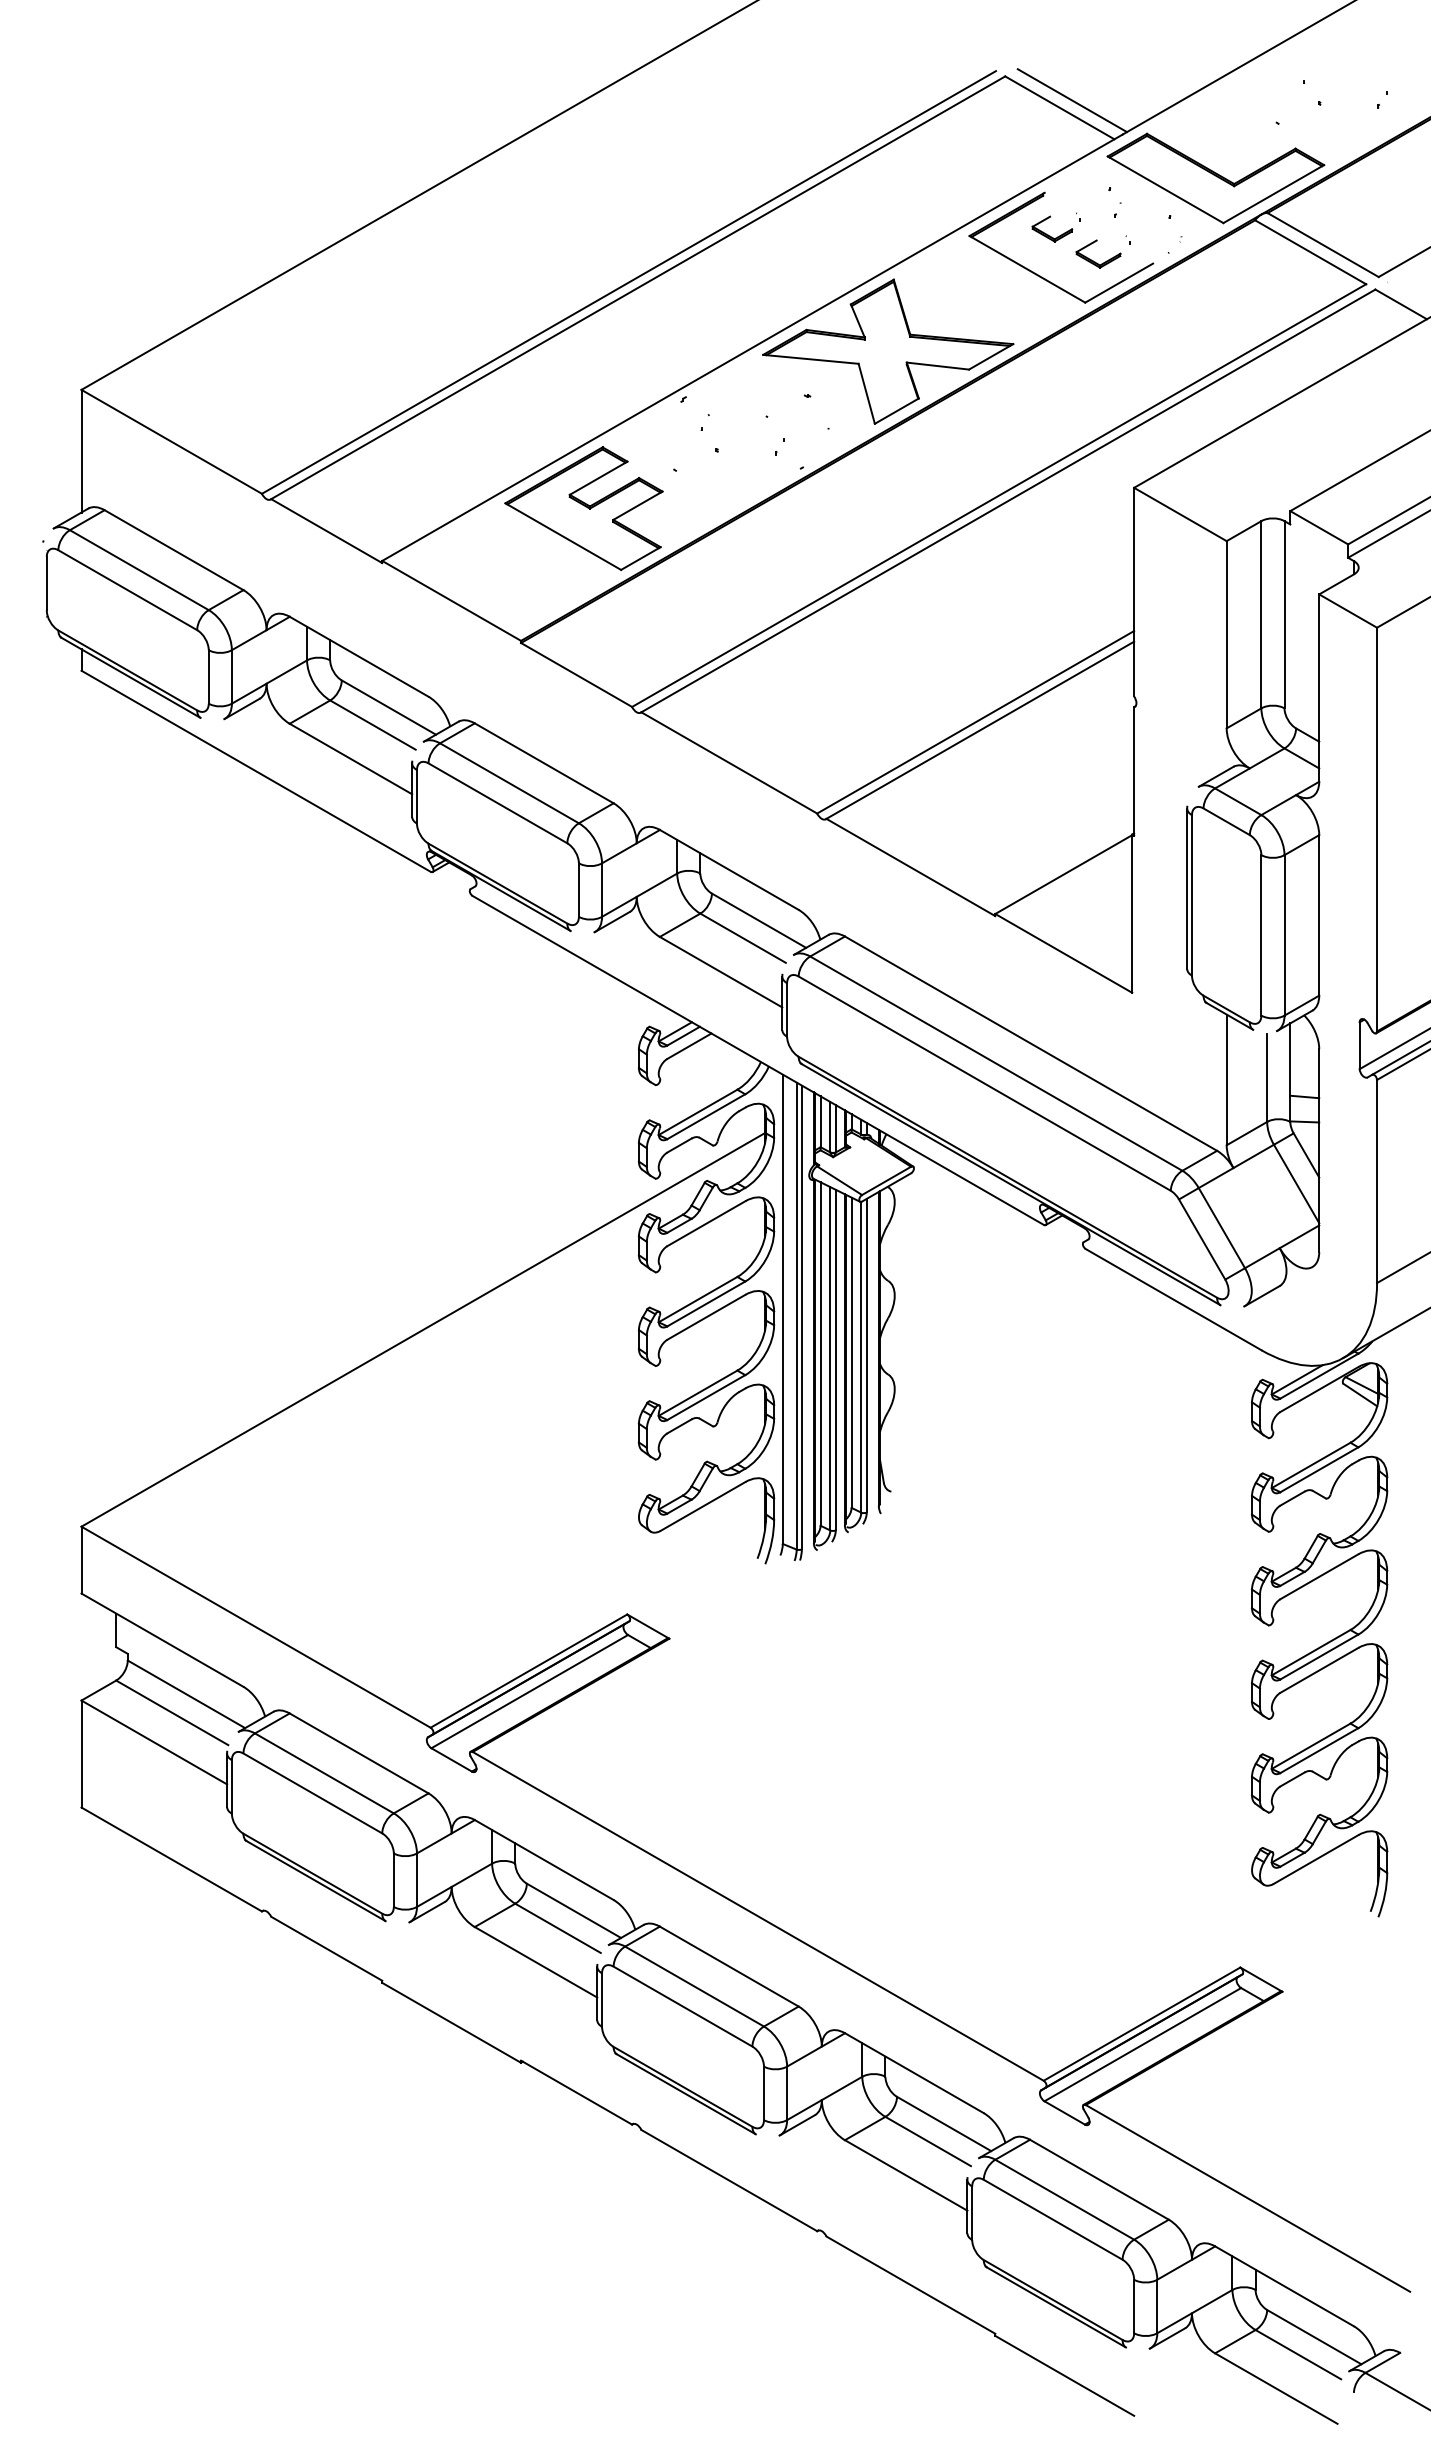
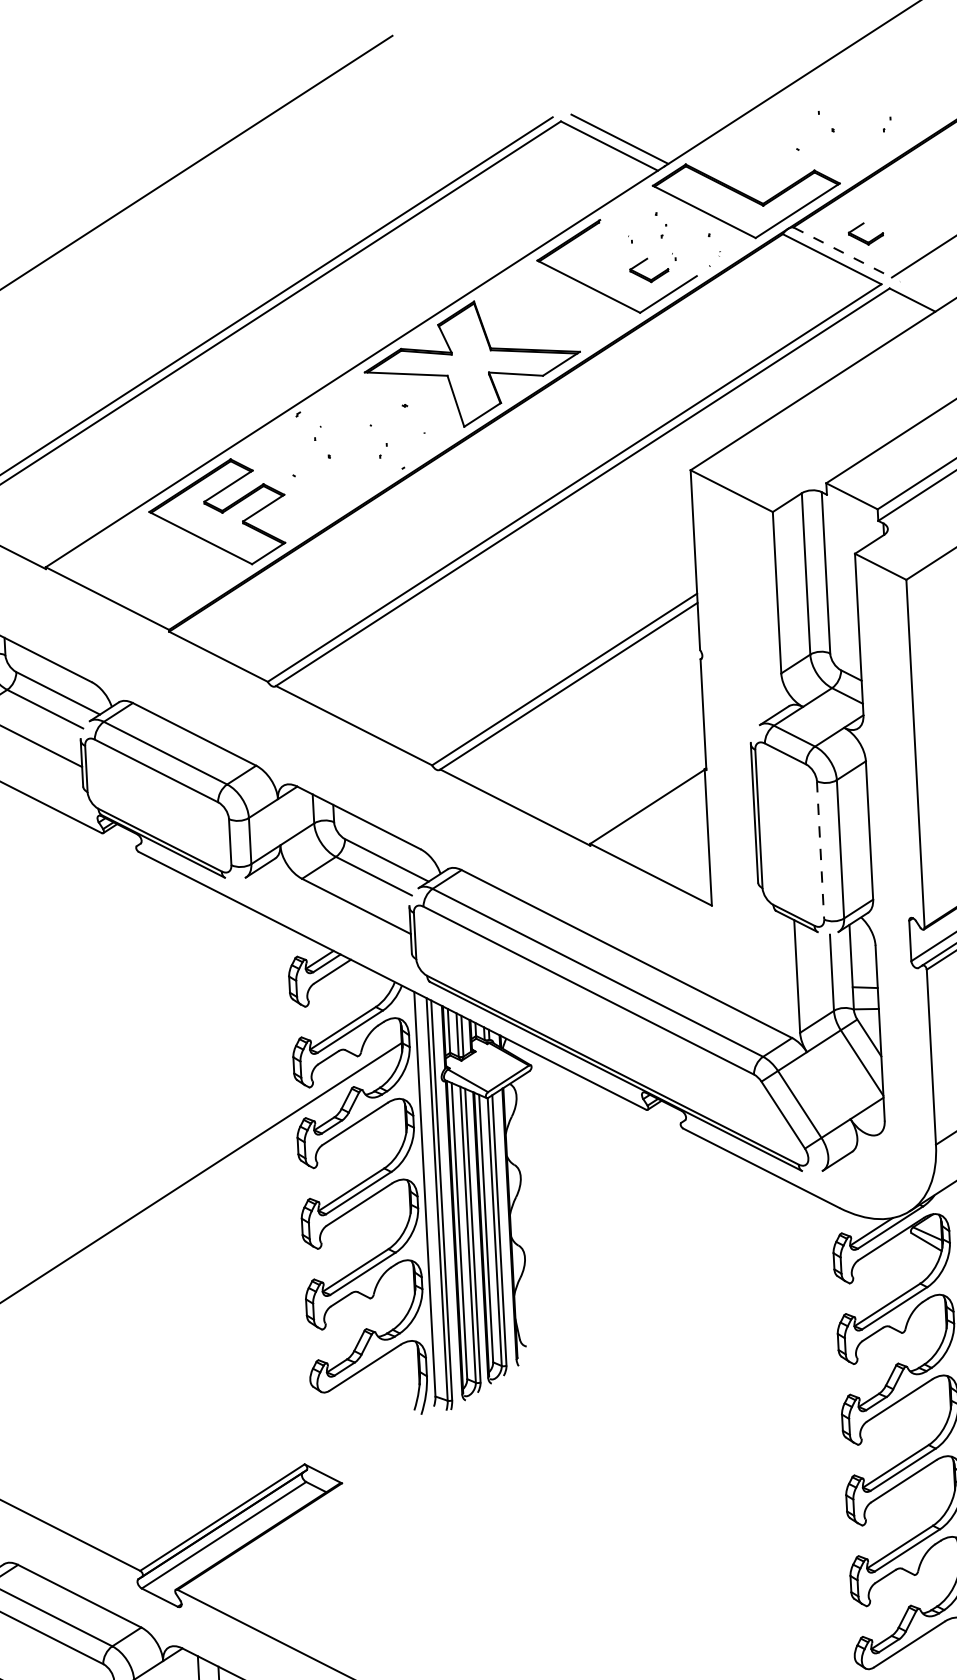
part: (1048, 234) -> (862, 238), moved
line: (1323, 245) -> (842, 252), solid -> dashed
line: (1261, 935) -> (820, 850), solid -> dashed

